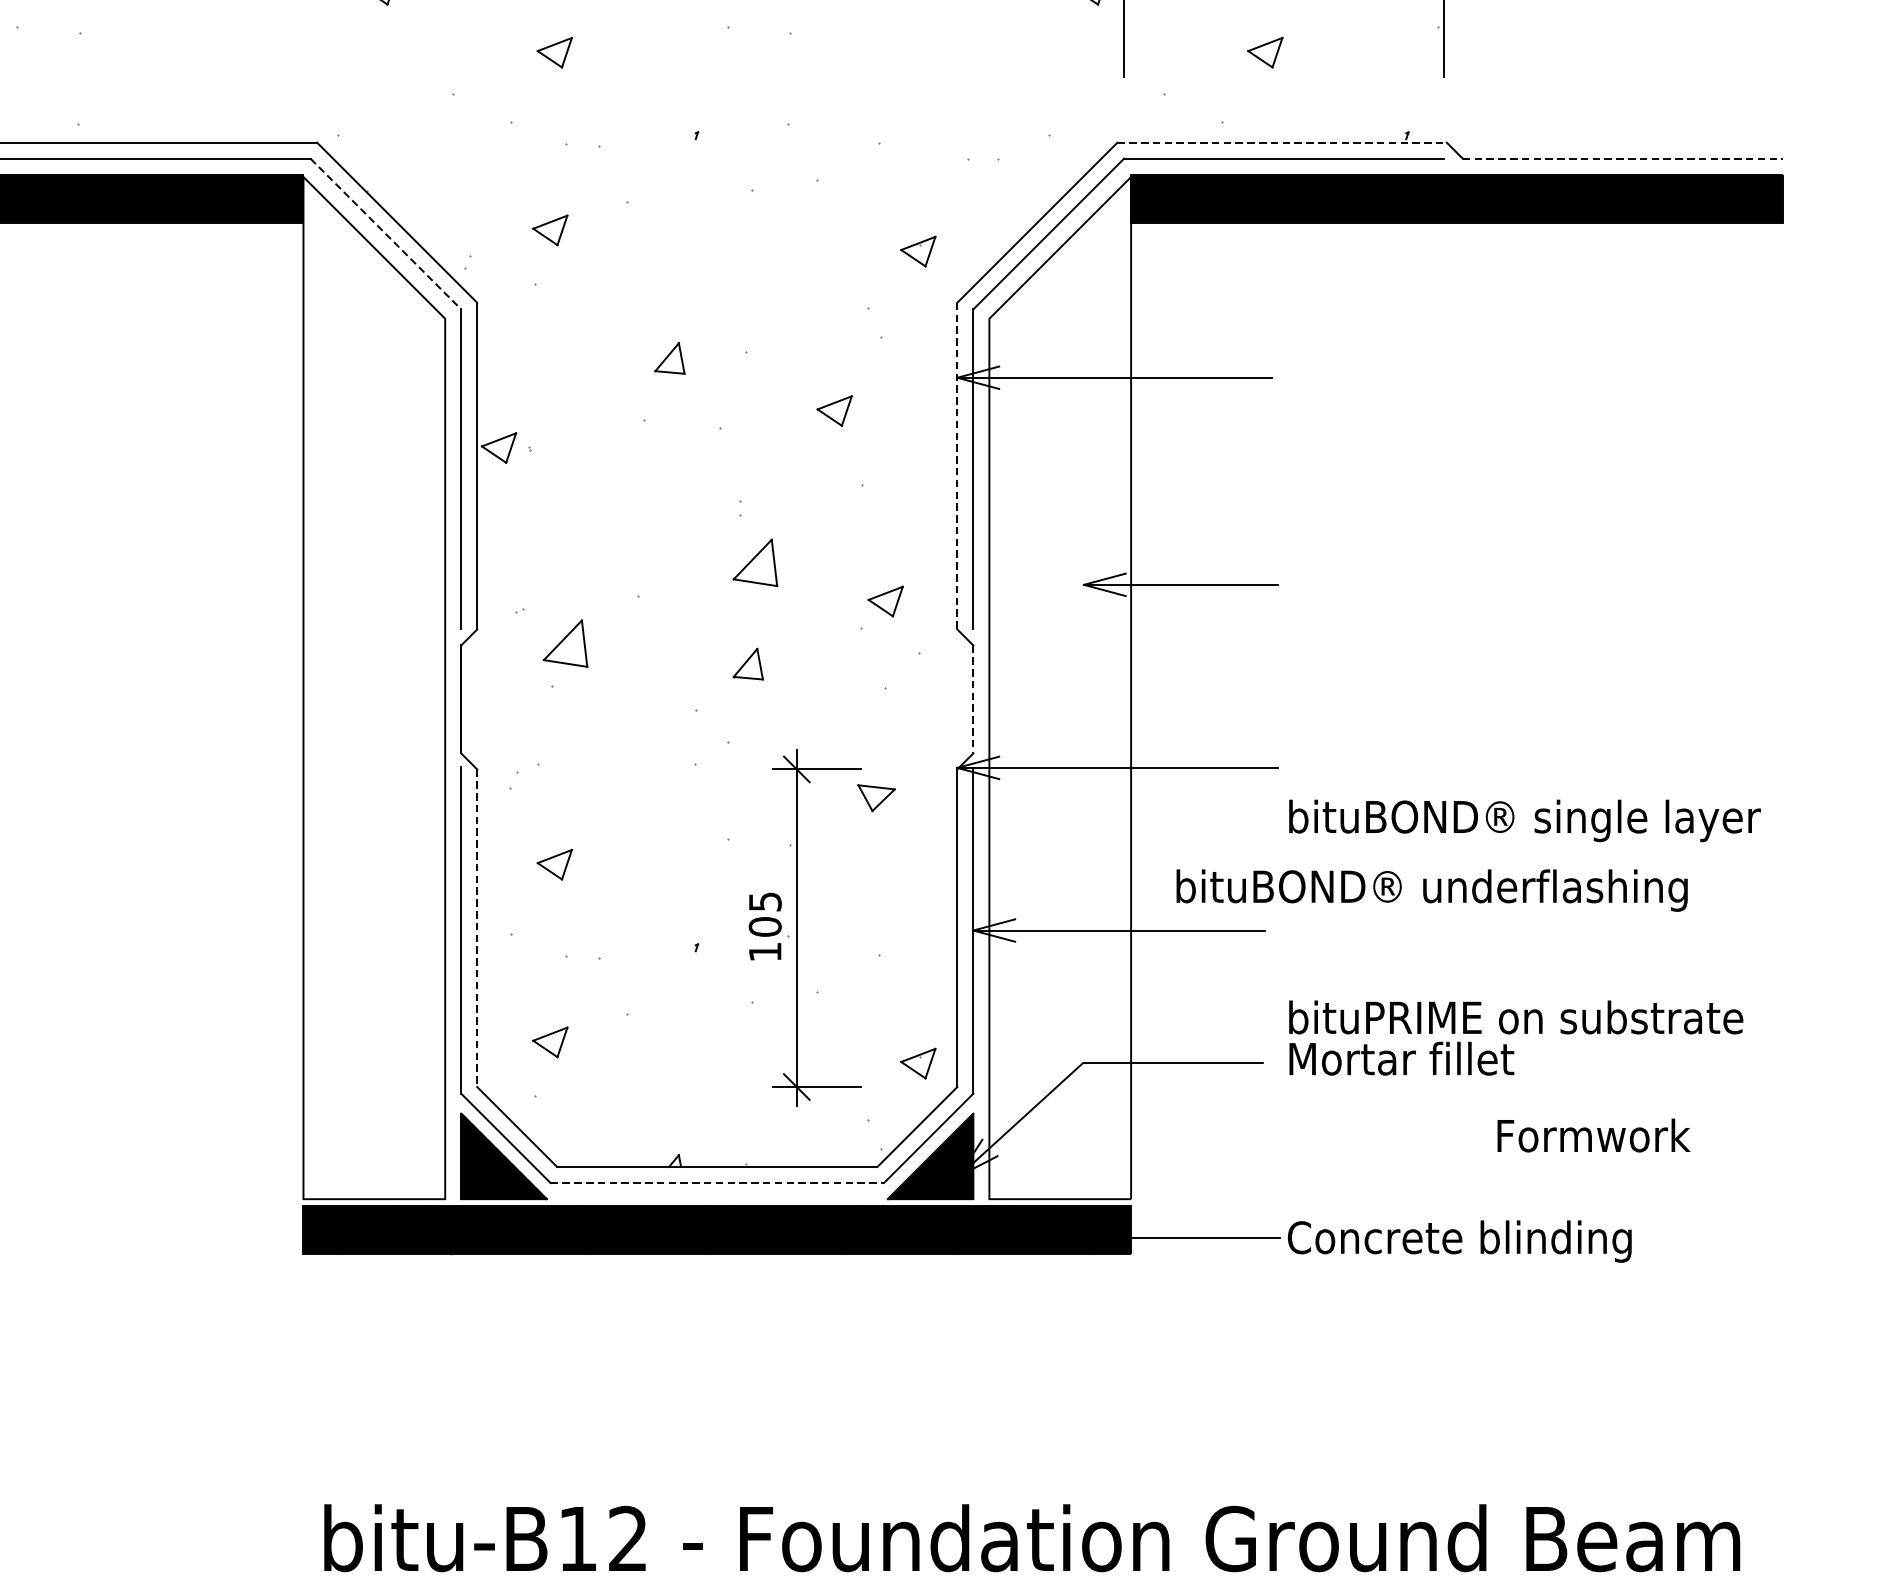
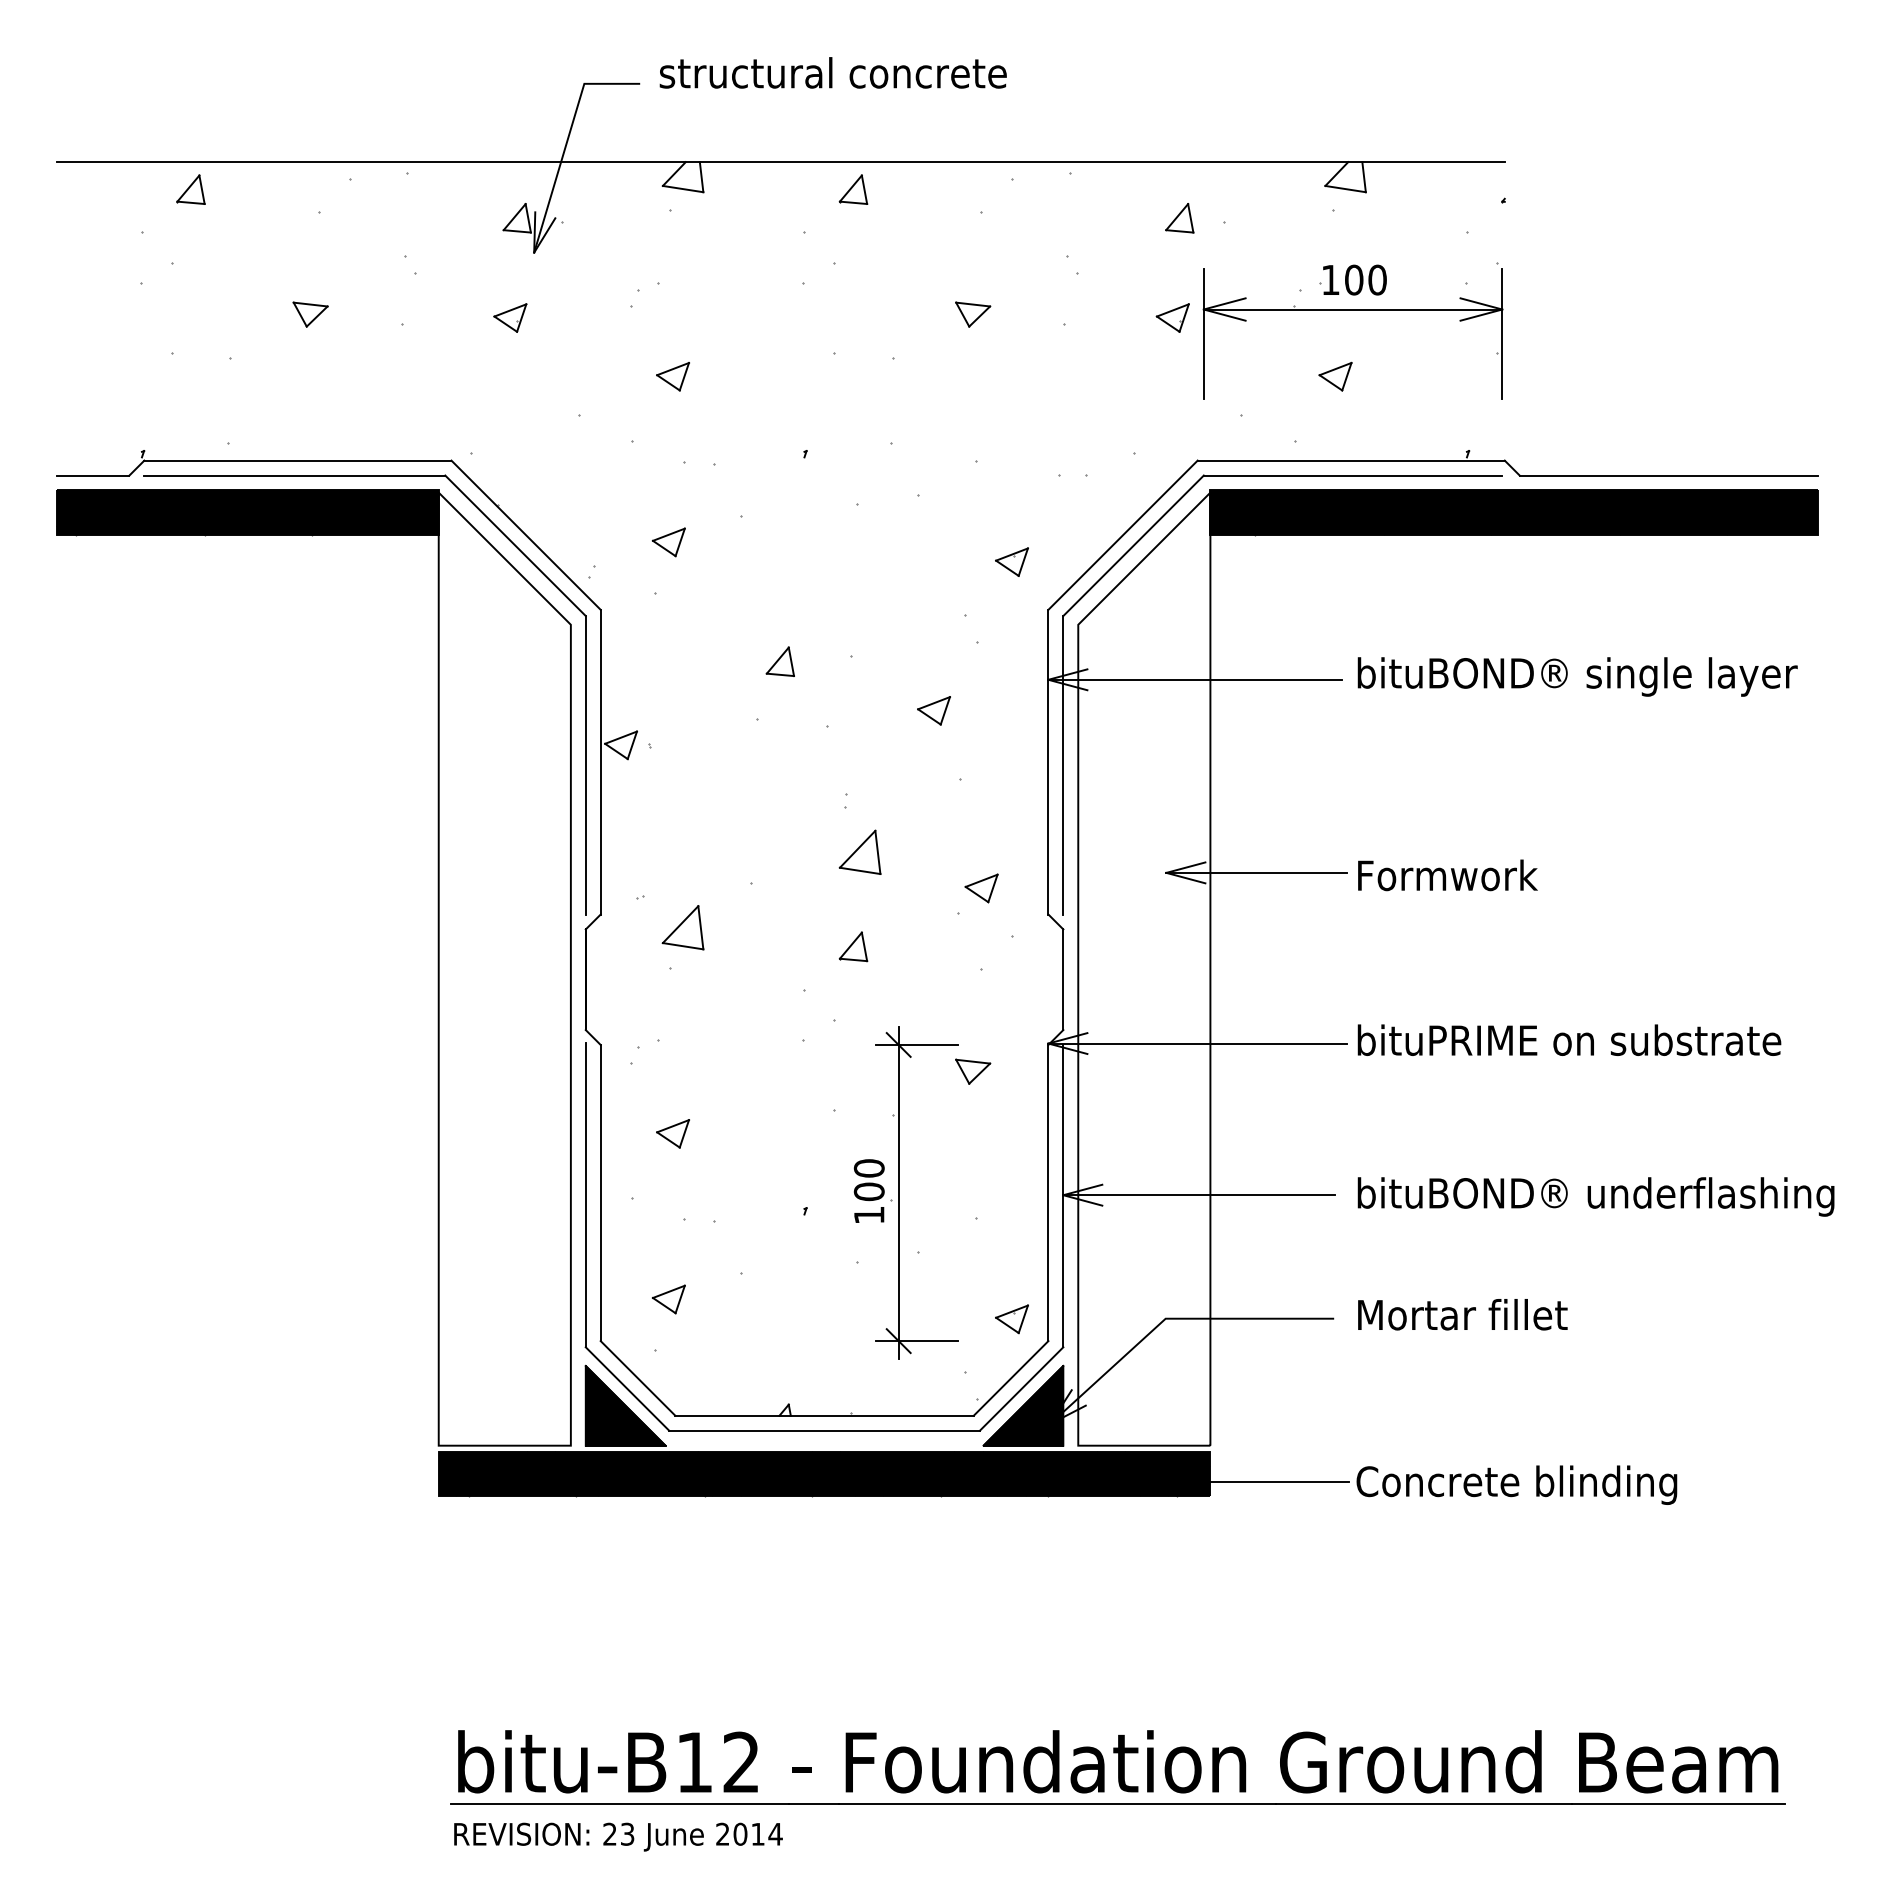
line: (1282, 142) -> (1351, 460), dashed -> solid
line: (1623, 158) -> (1669, 475), dashed -> solid
line: (385, 234) -> (515, 546), dashed -> solid
line: (957, 466) -> (1048, 762), dashed -> solid
line: (973, 700) -> (1063, 980), dashed -> solid
text: (1524, 820) -> (1577, 676), moved
text: (1431, 890) -> (1595, 1196), moved
text: (764, 901) -> (868, 1168), 105 -> 100
line: (476, 928) -> (600, 1193), dashed -> solid
text: (1516, 1016) -> (1569, 1039), moved
text: (1593, 1135) -> (1447, 875), moved
line: (718, 1182) -> (825, 1430), dashed -> solid

